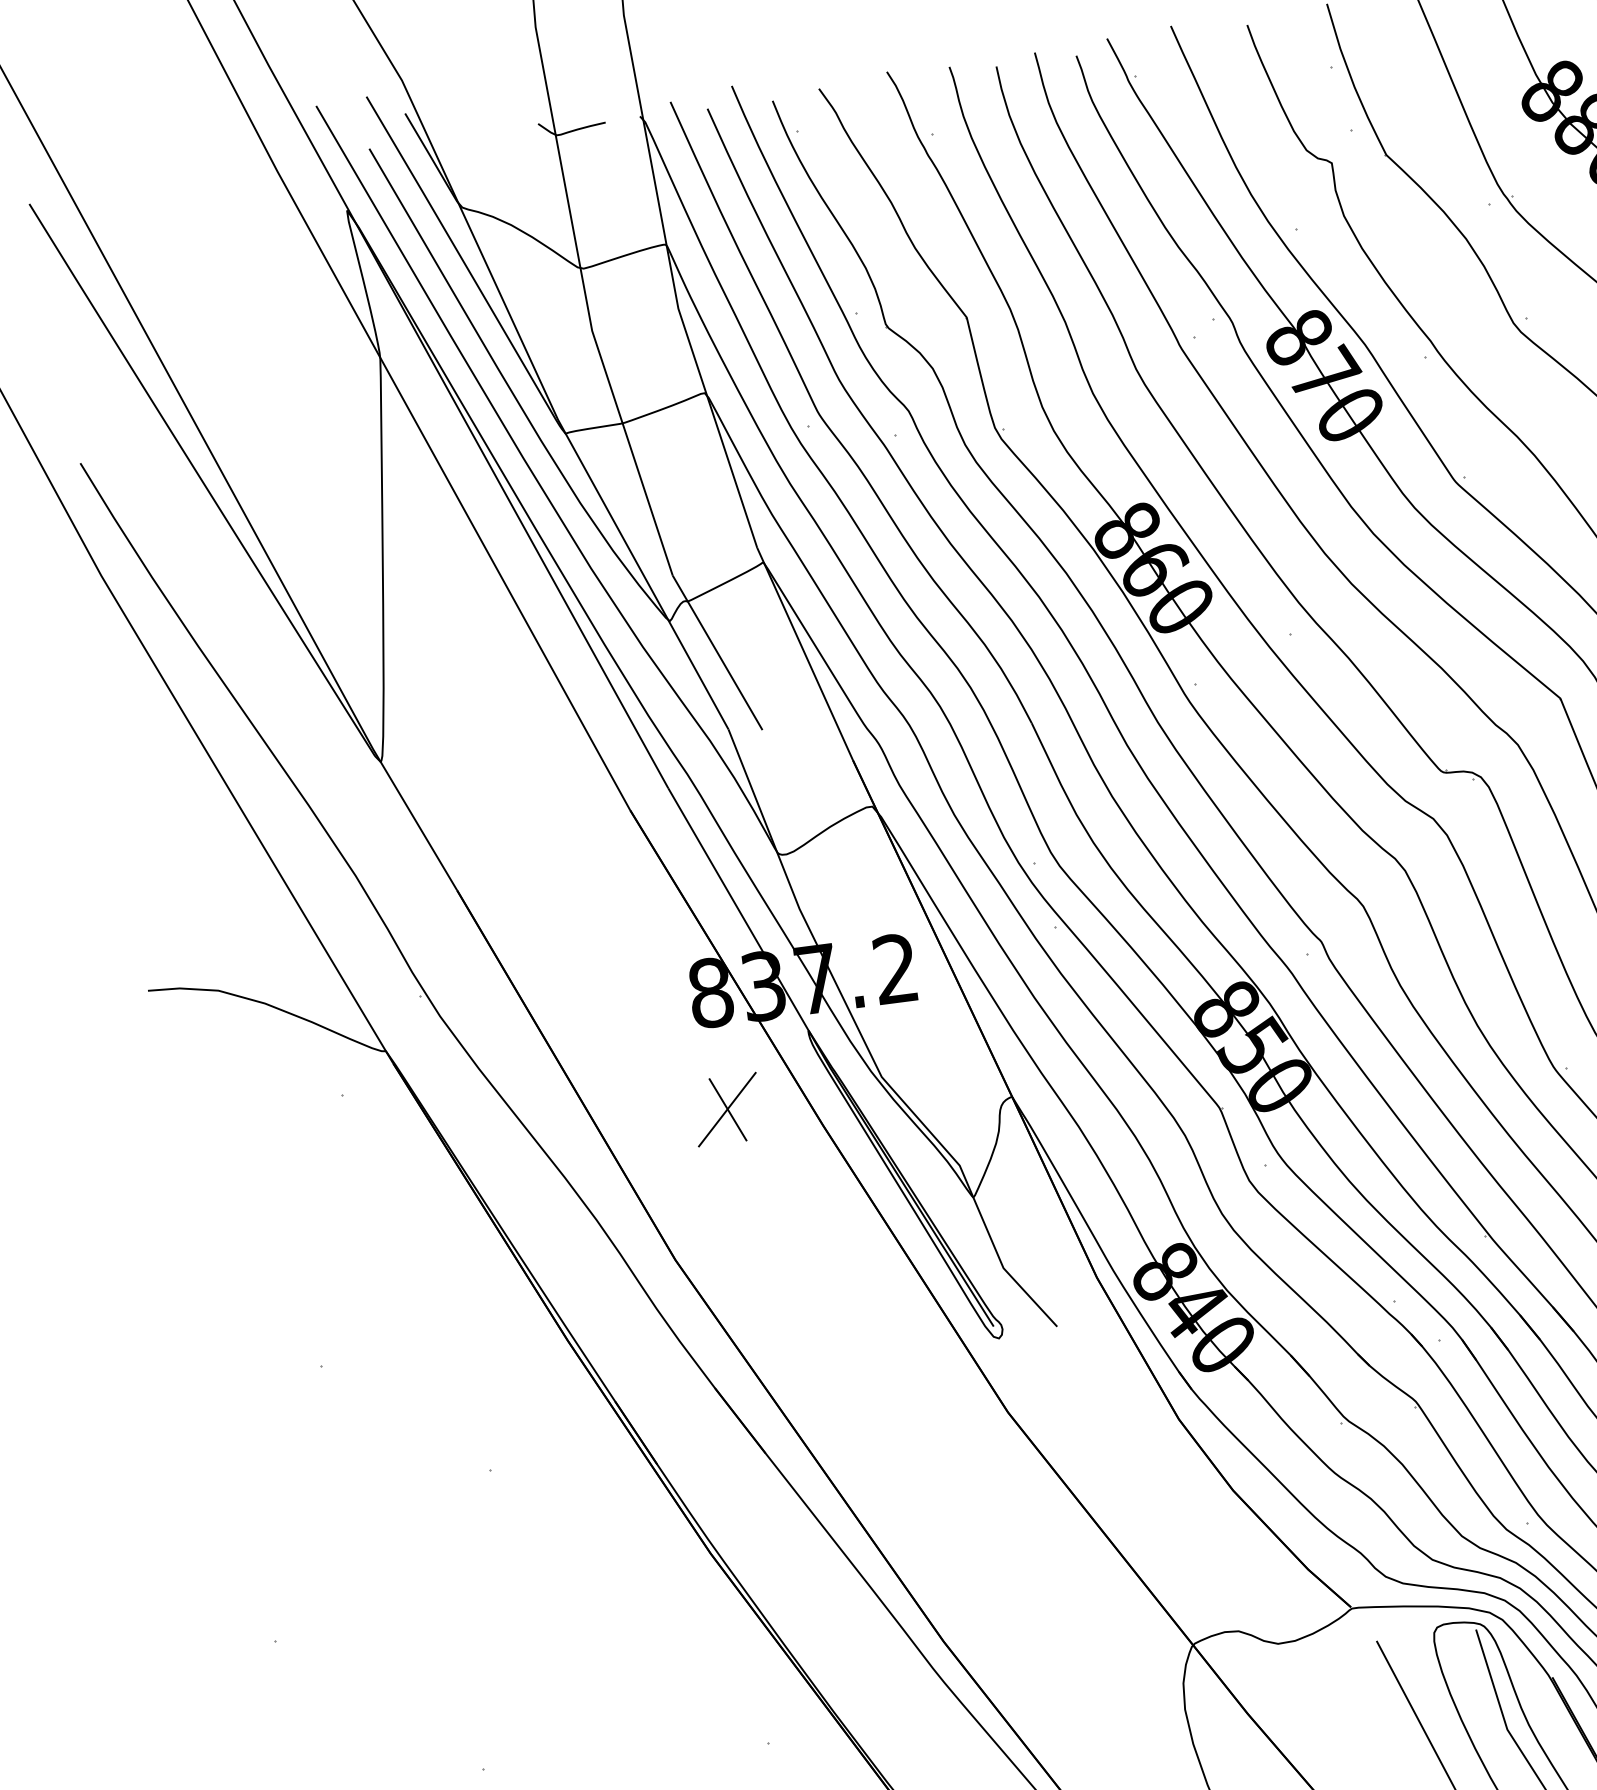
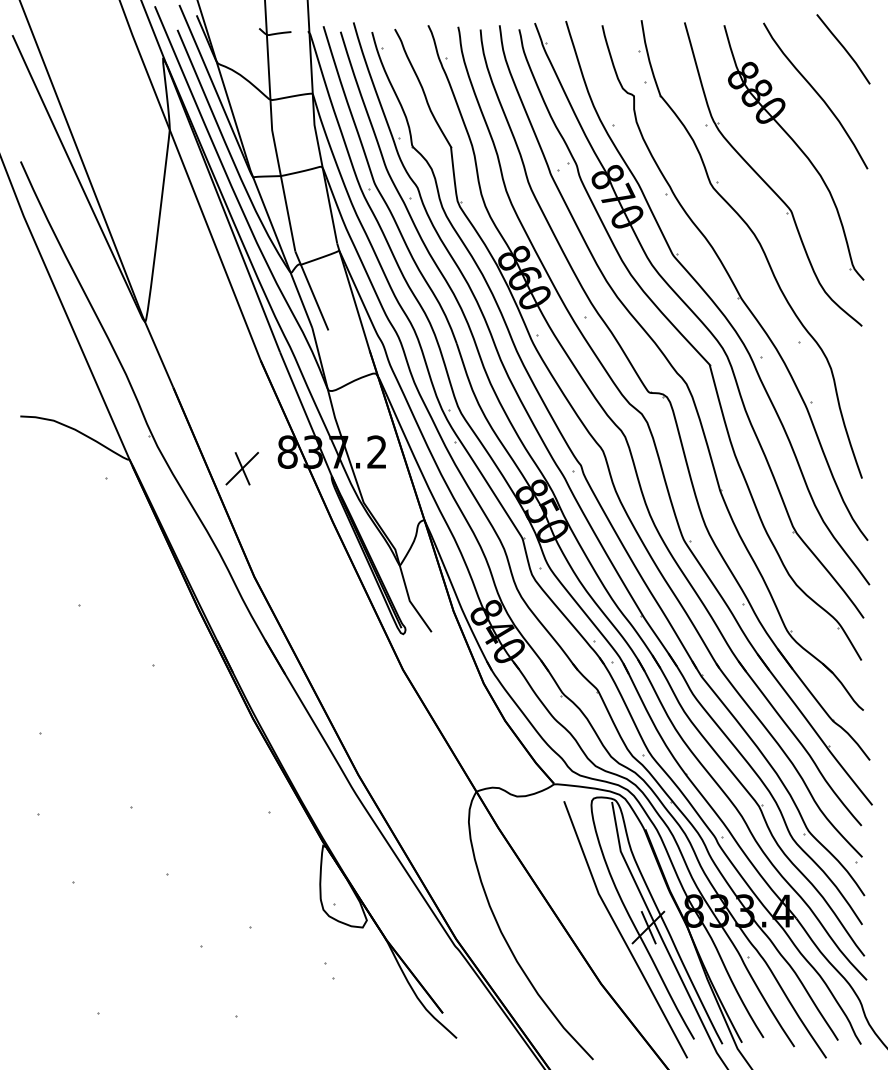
part: (725, 1109) -> (241, 468), moved

